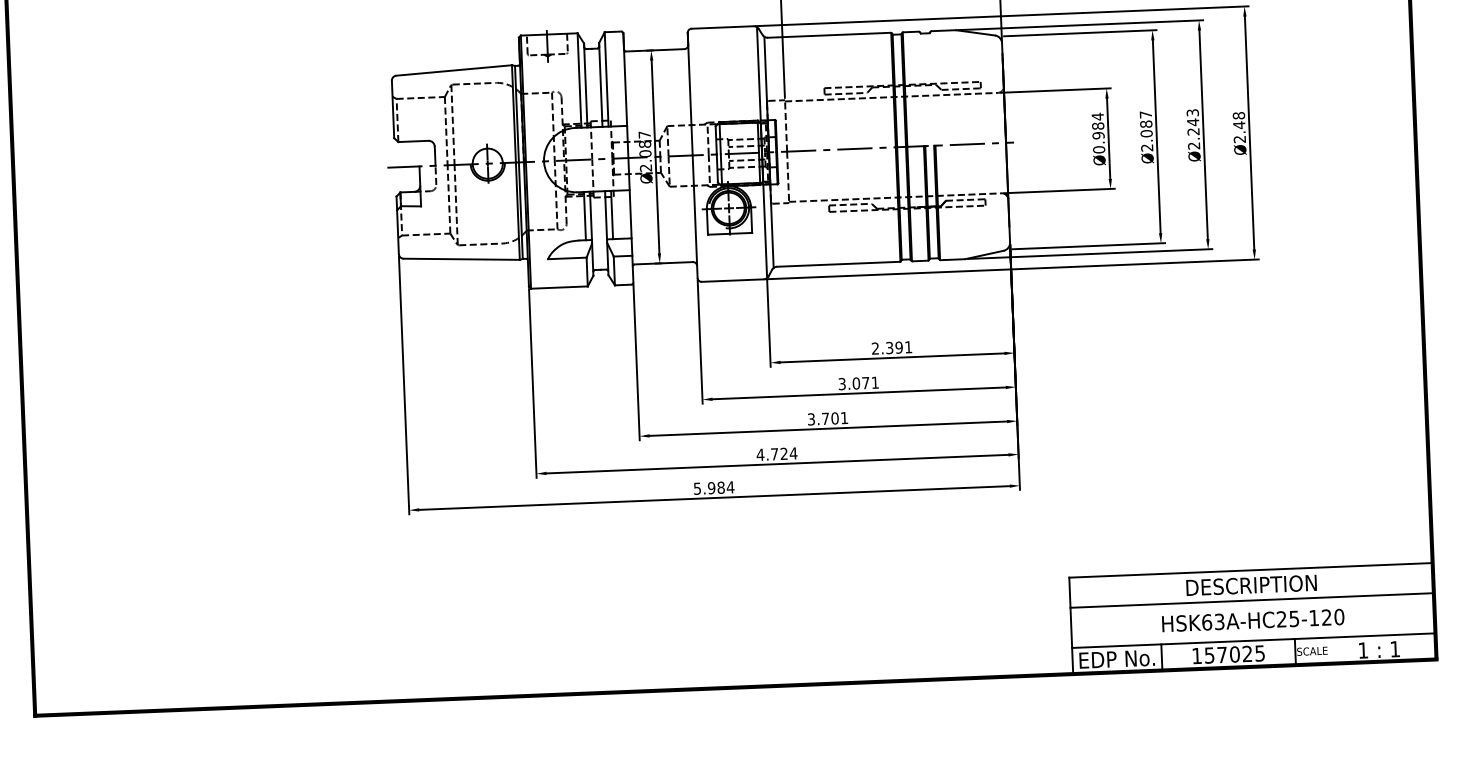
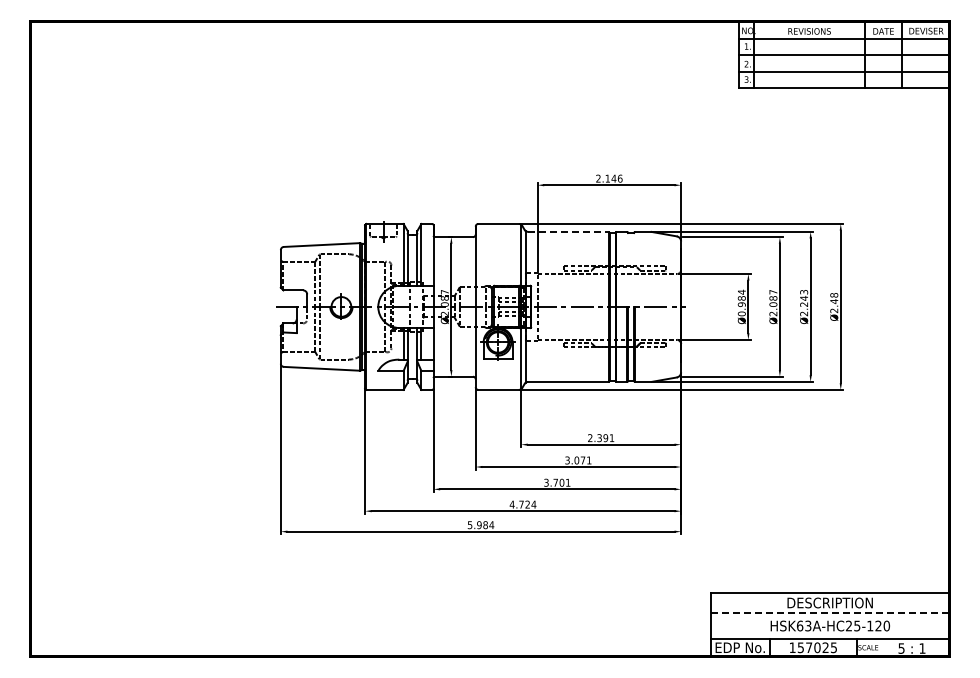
line: (829, 34) -> (568, 231), solid -> dashed
line: (1252, 599) -> (830, 612), solid -> dashed
text: (1363, 650) -> (901, 648), 1 -> 5

